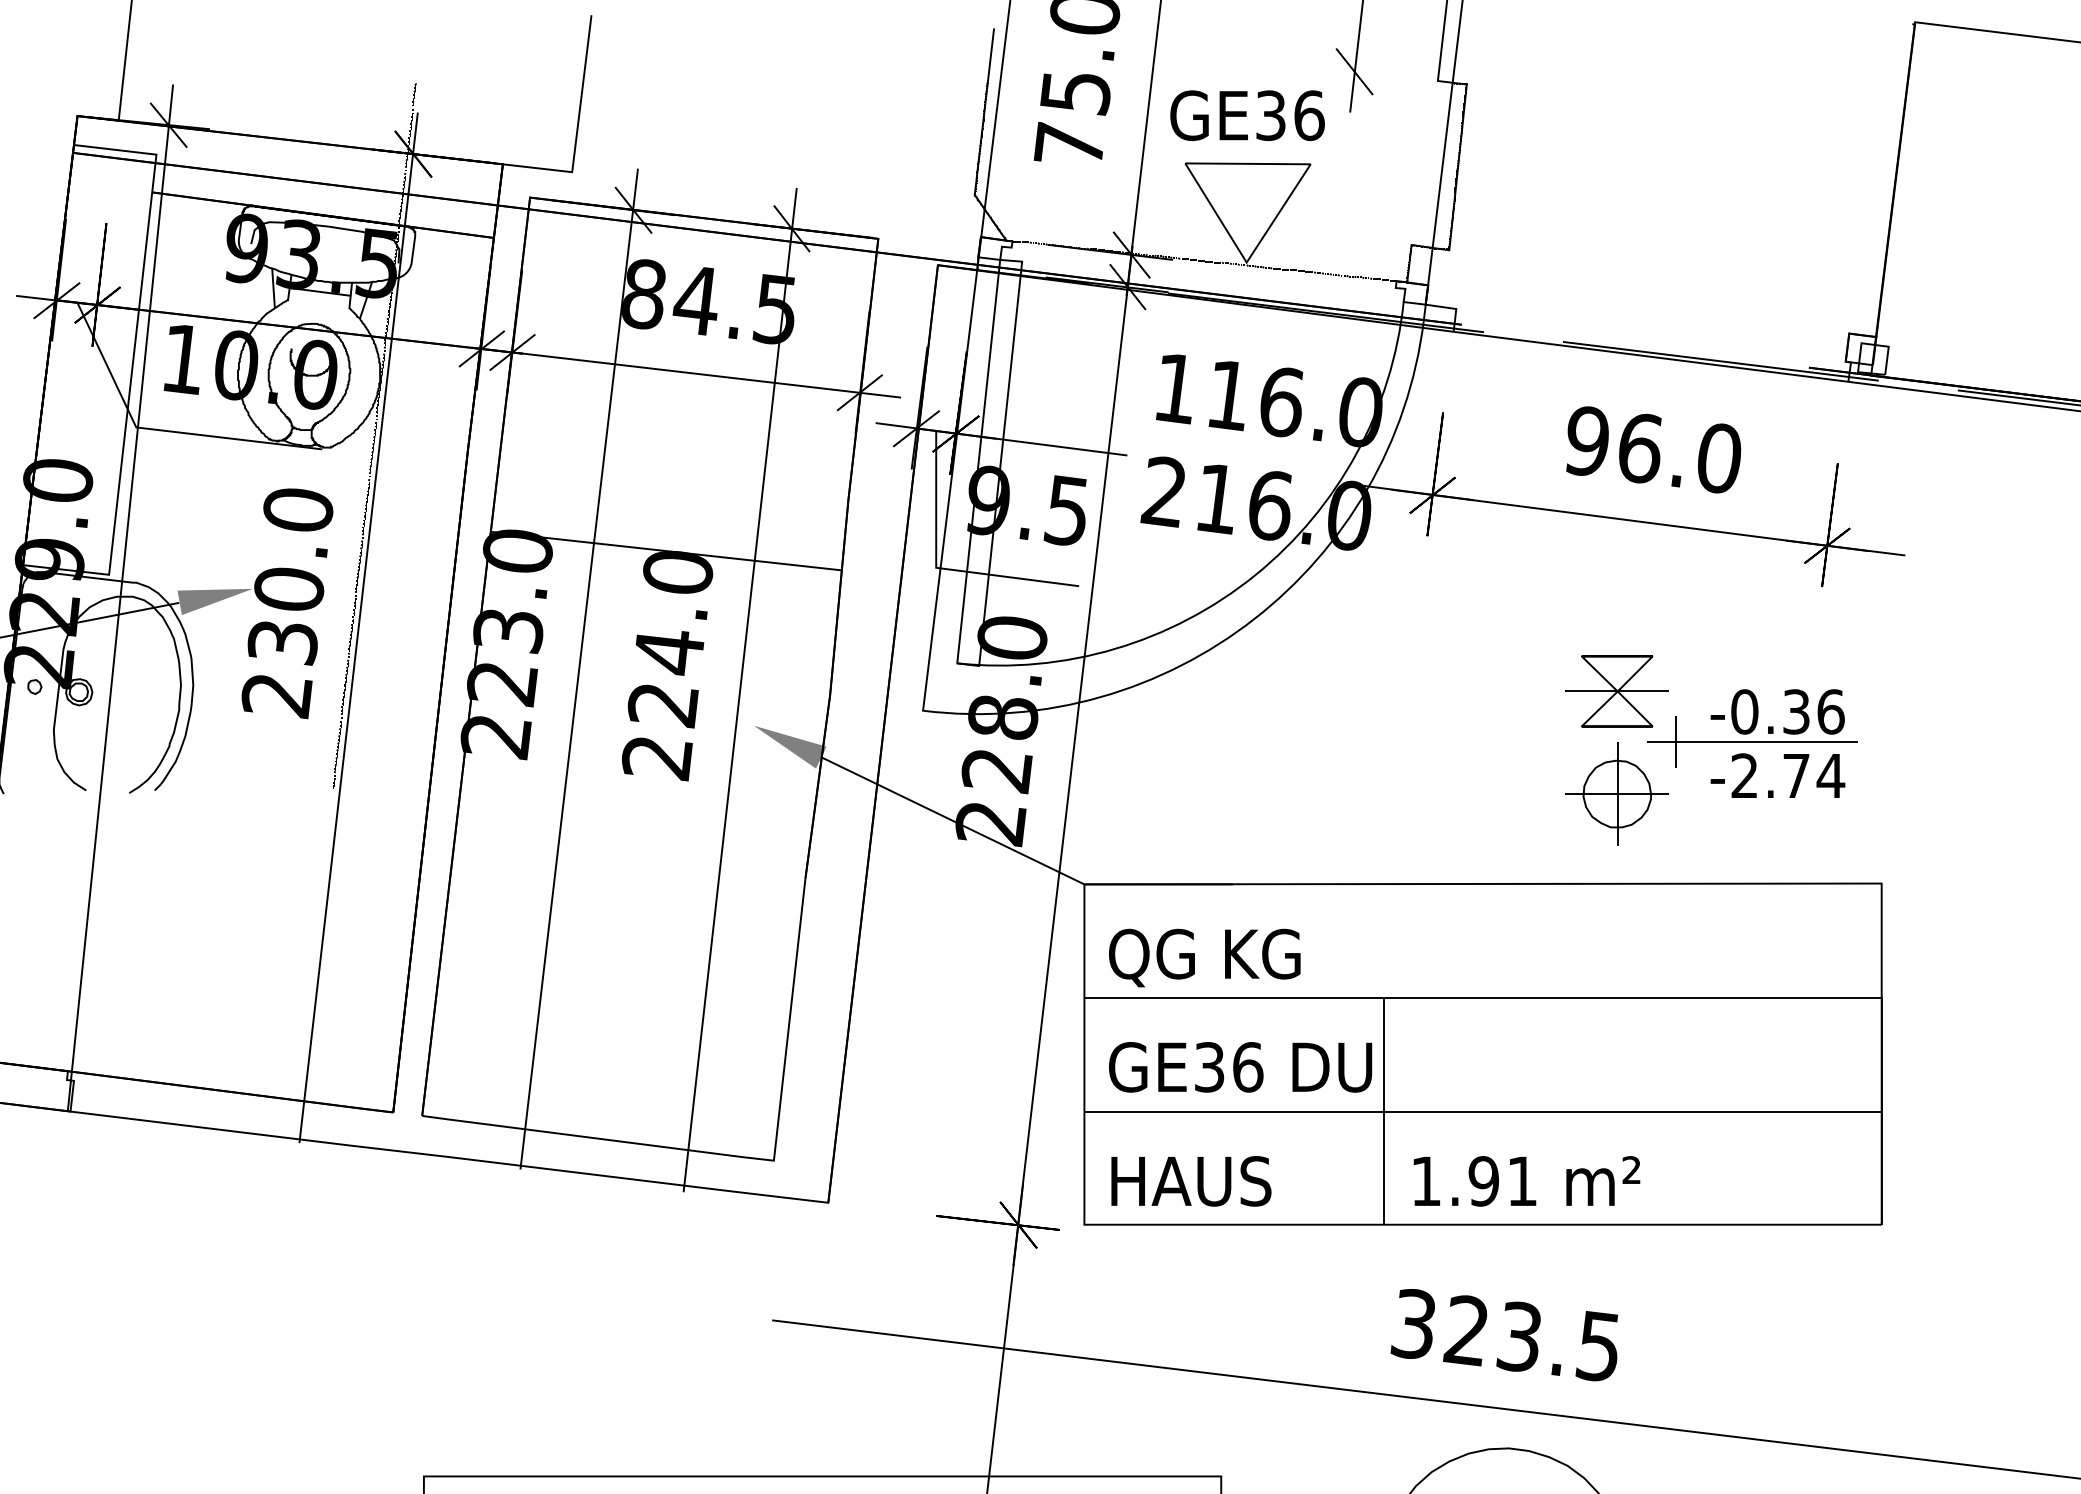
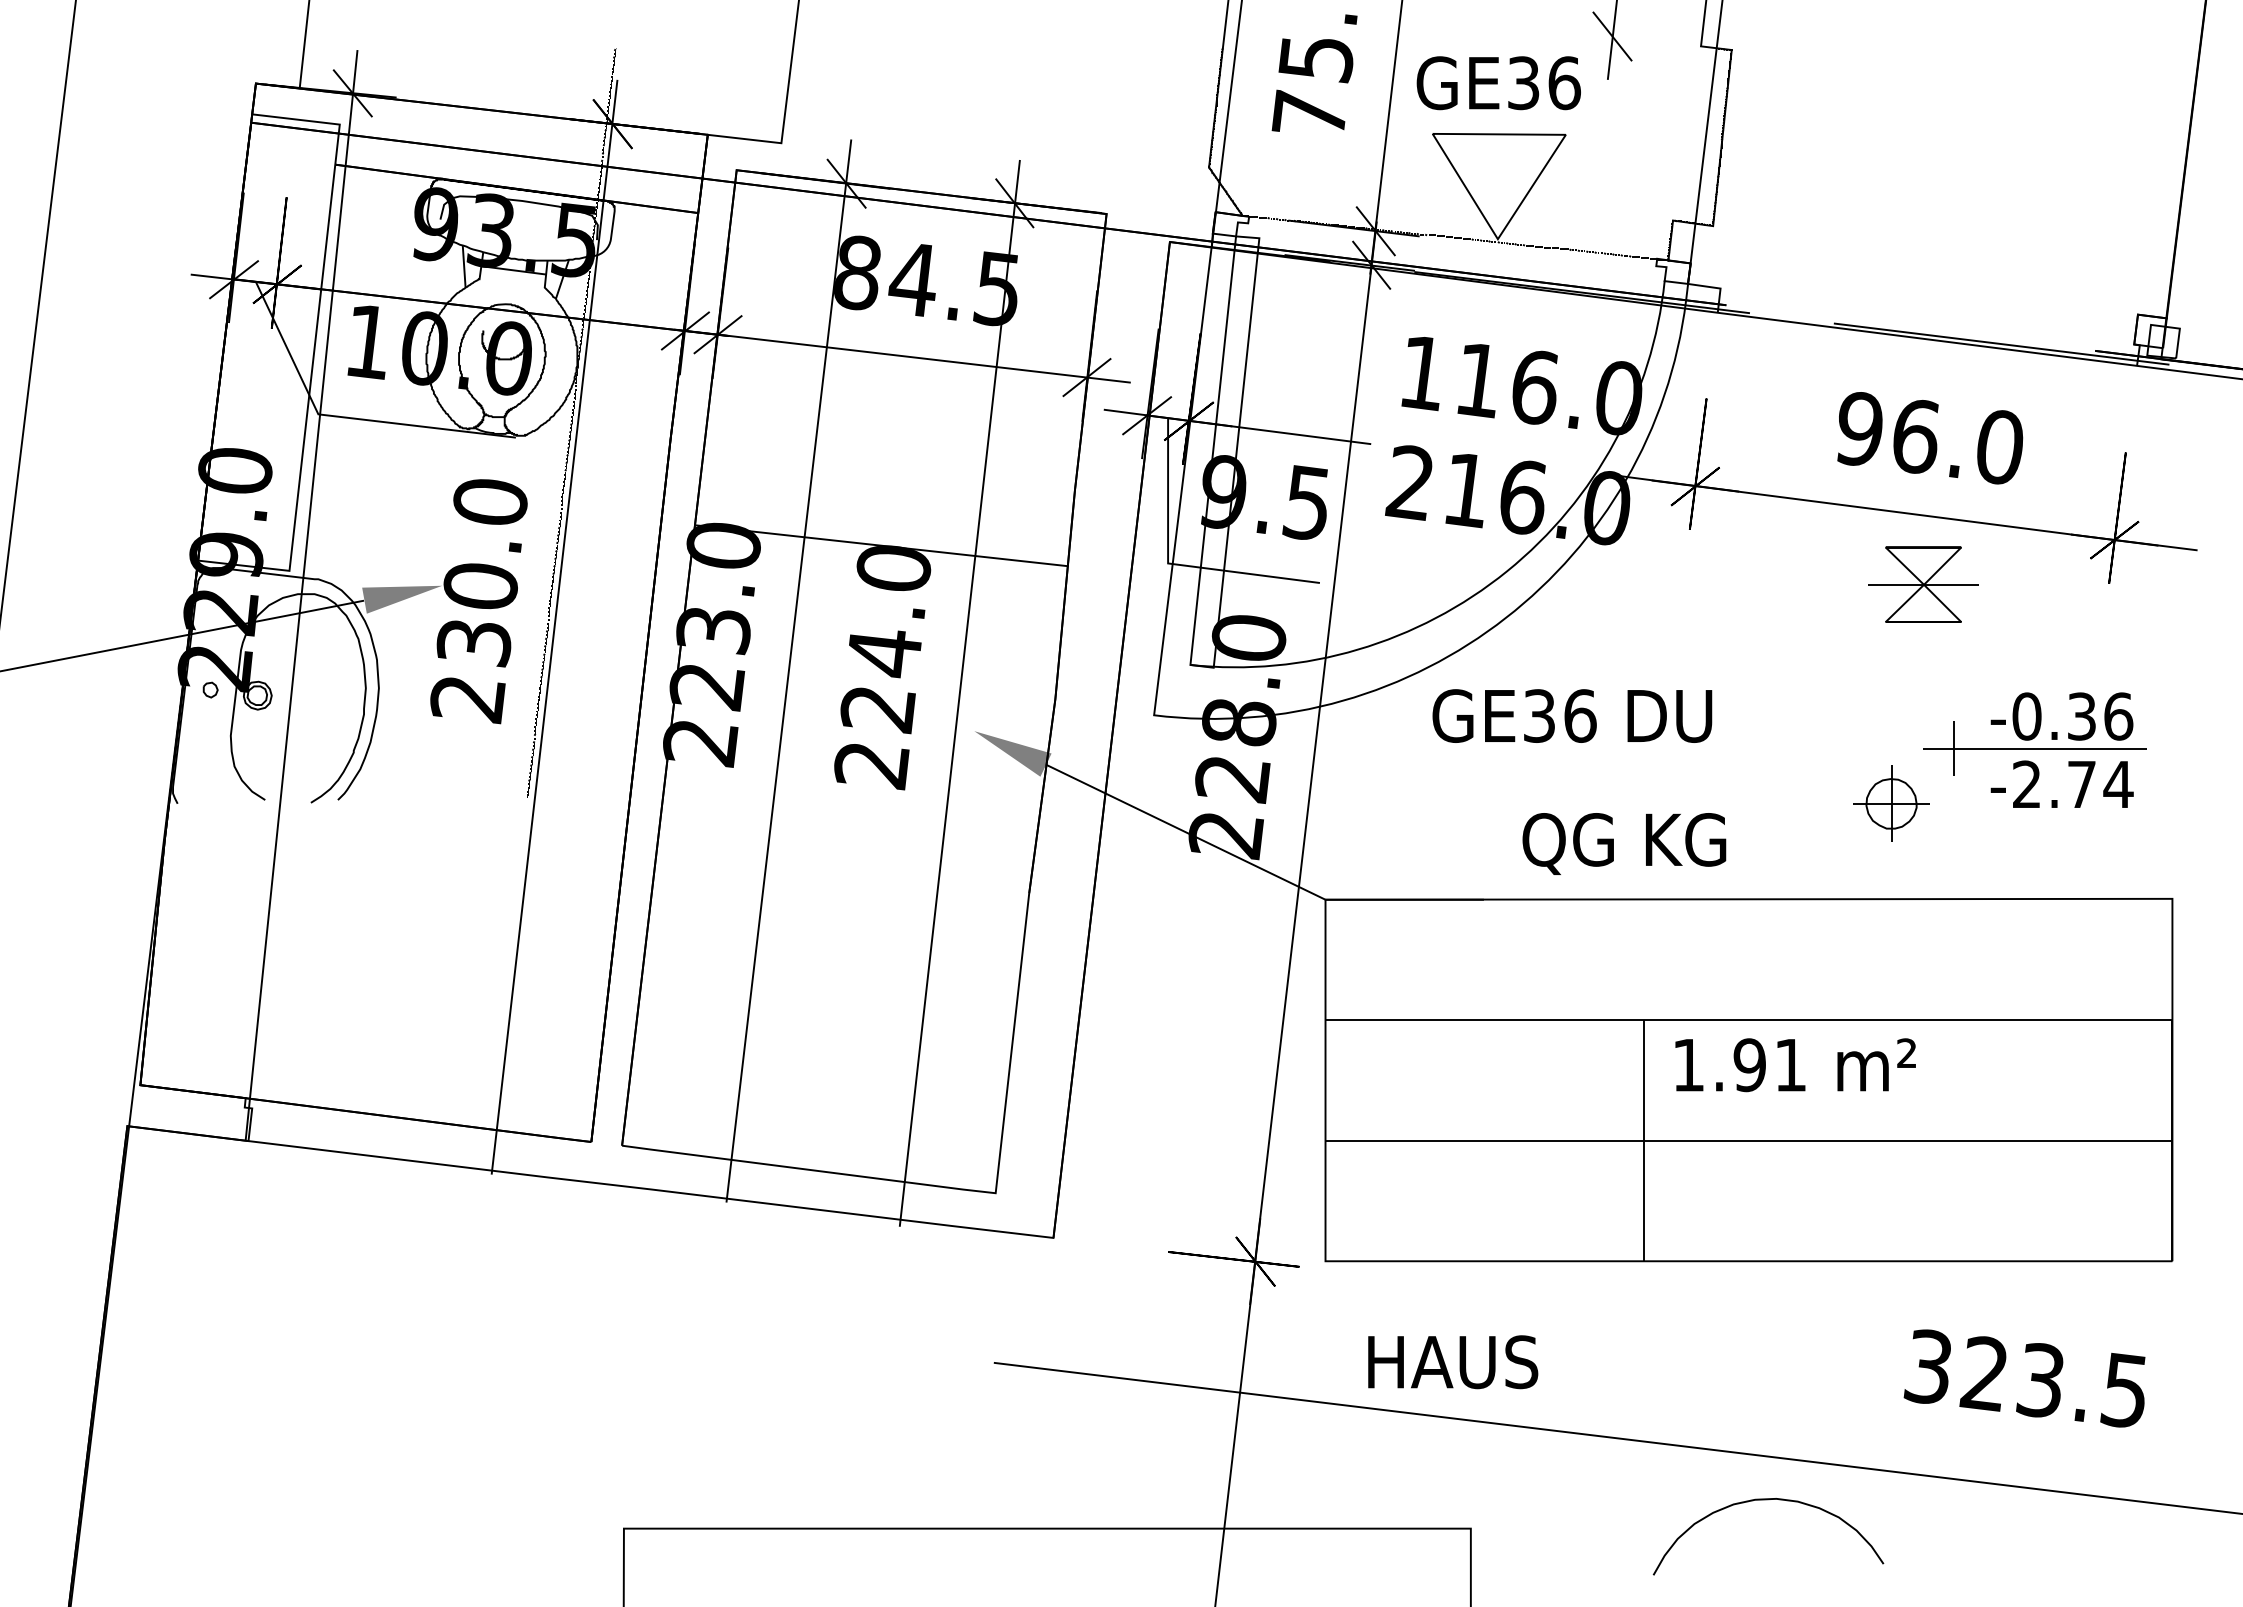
part: (1617, 691) -> (1923, 584), moved
part: (1617, 793) -> (1891, 803), size x0.7
text: (1204, 957) -> (1624, 843), moved
text: (1240, 1066) -> (1572, 715), moved
text: (1191, 1181) -> (1453, 1362), moved
text: (1526, 1181) -> (1795, 1065), moved
text: (1504, 1335) -> (2024, 1378), moved

